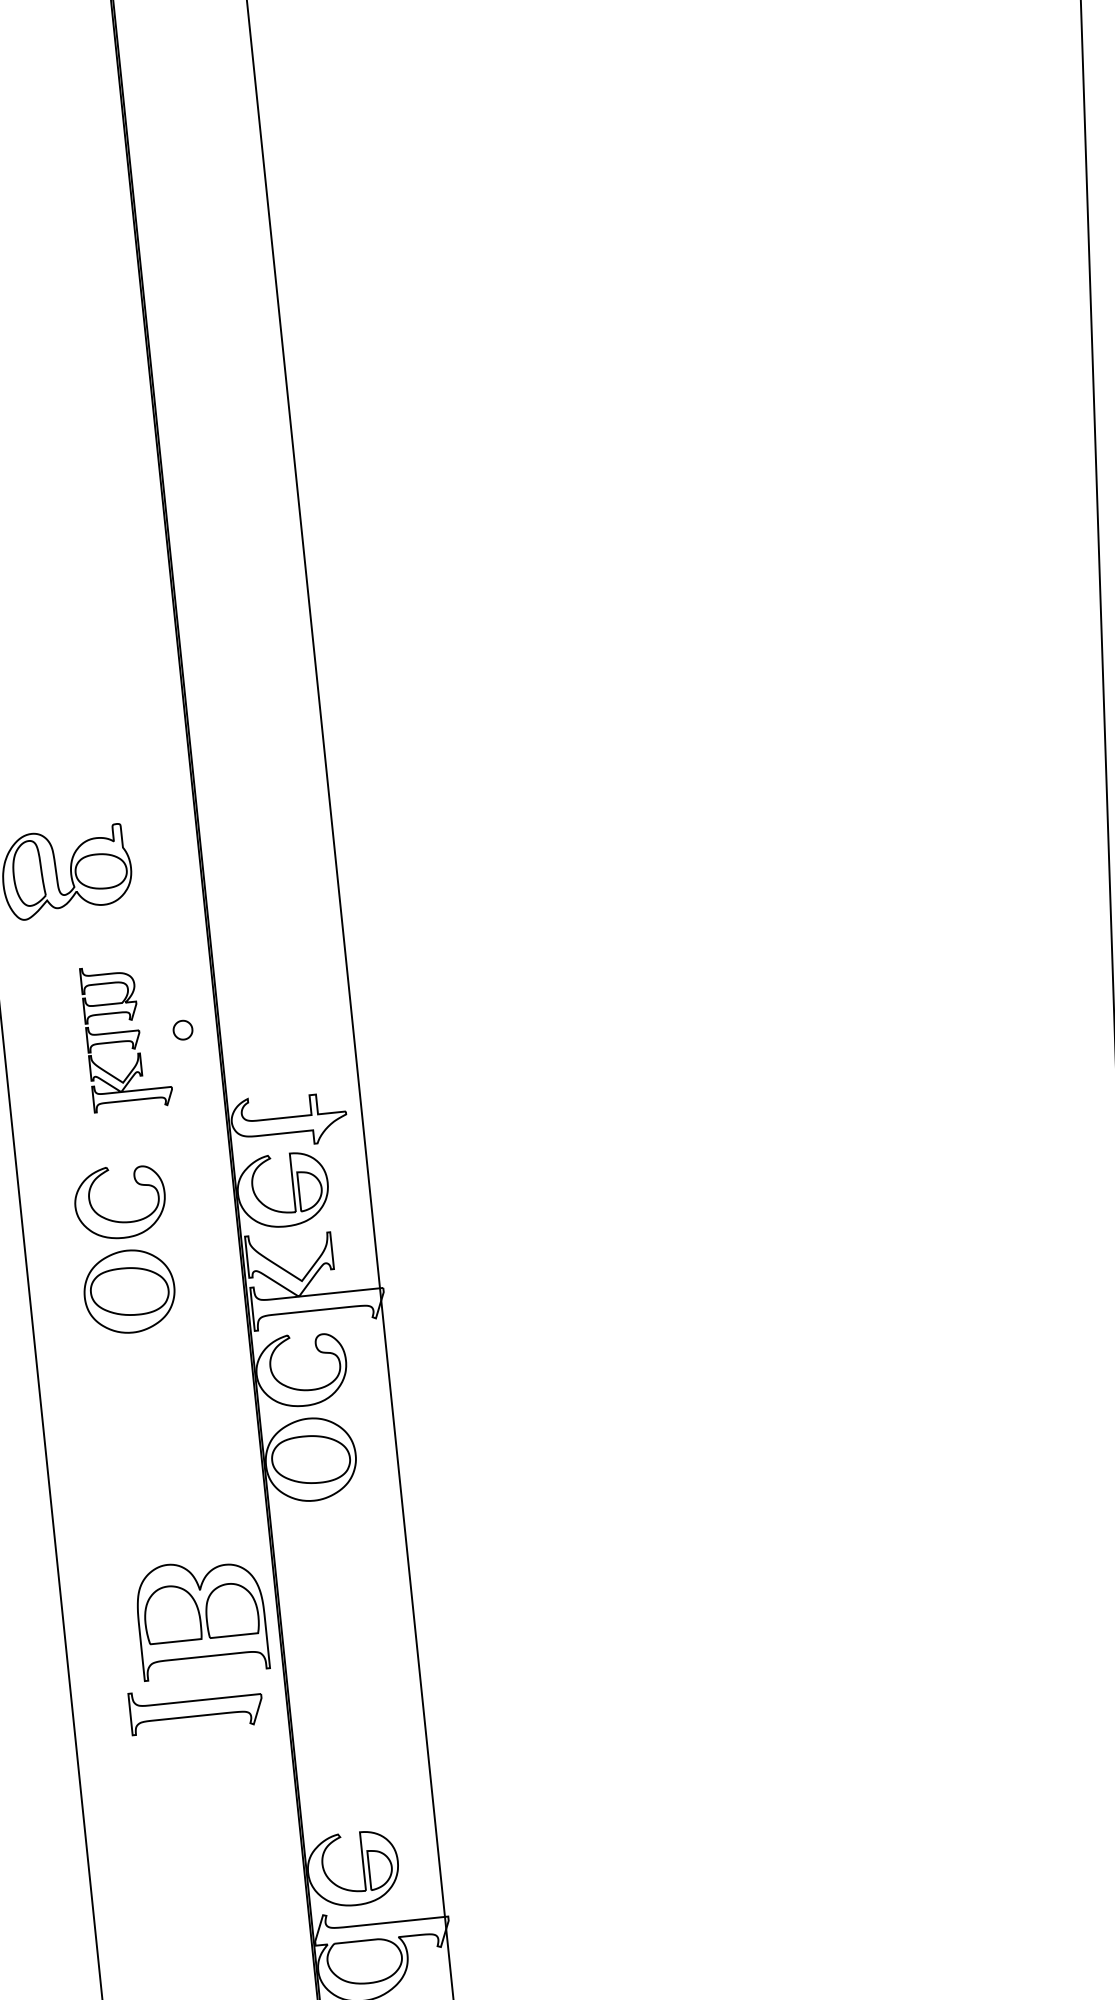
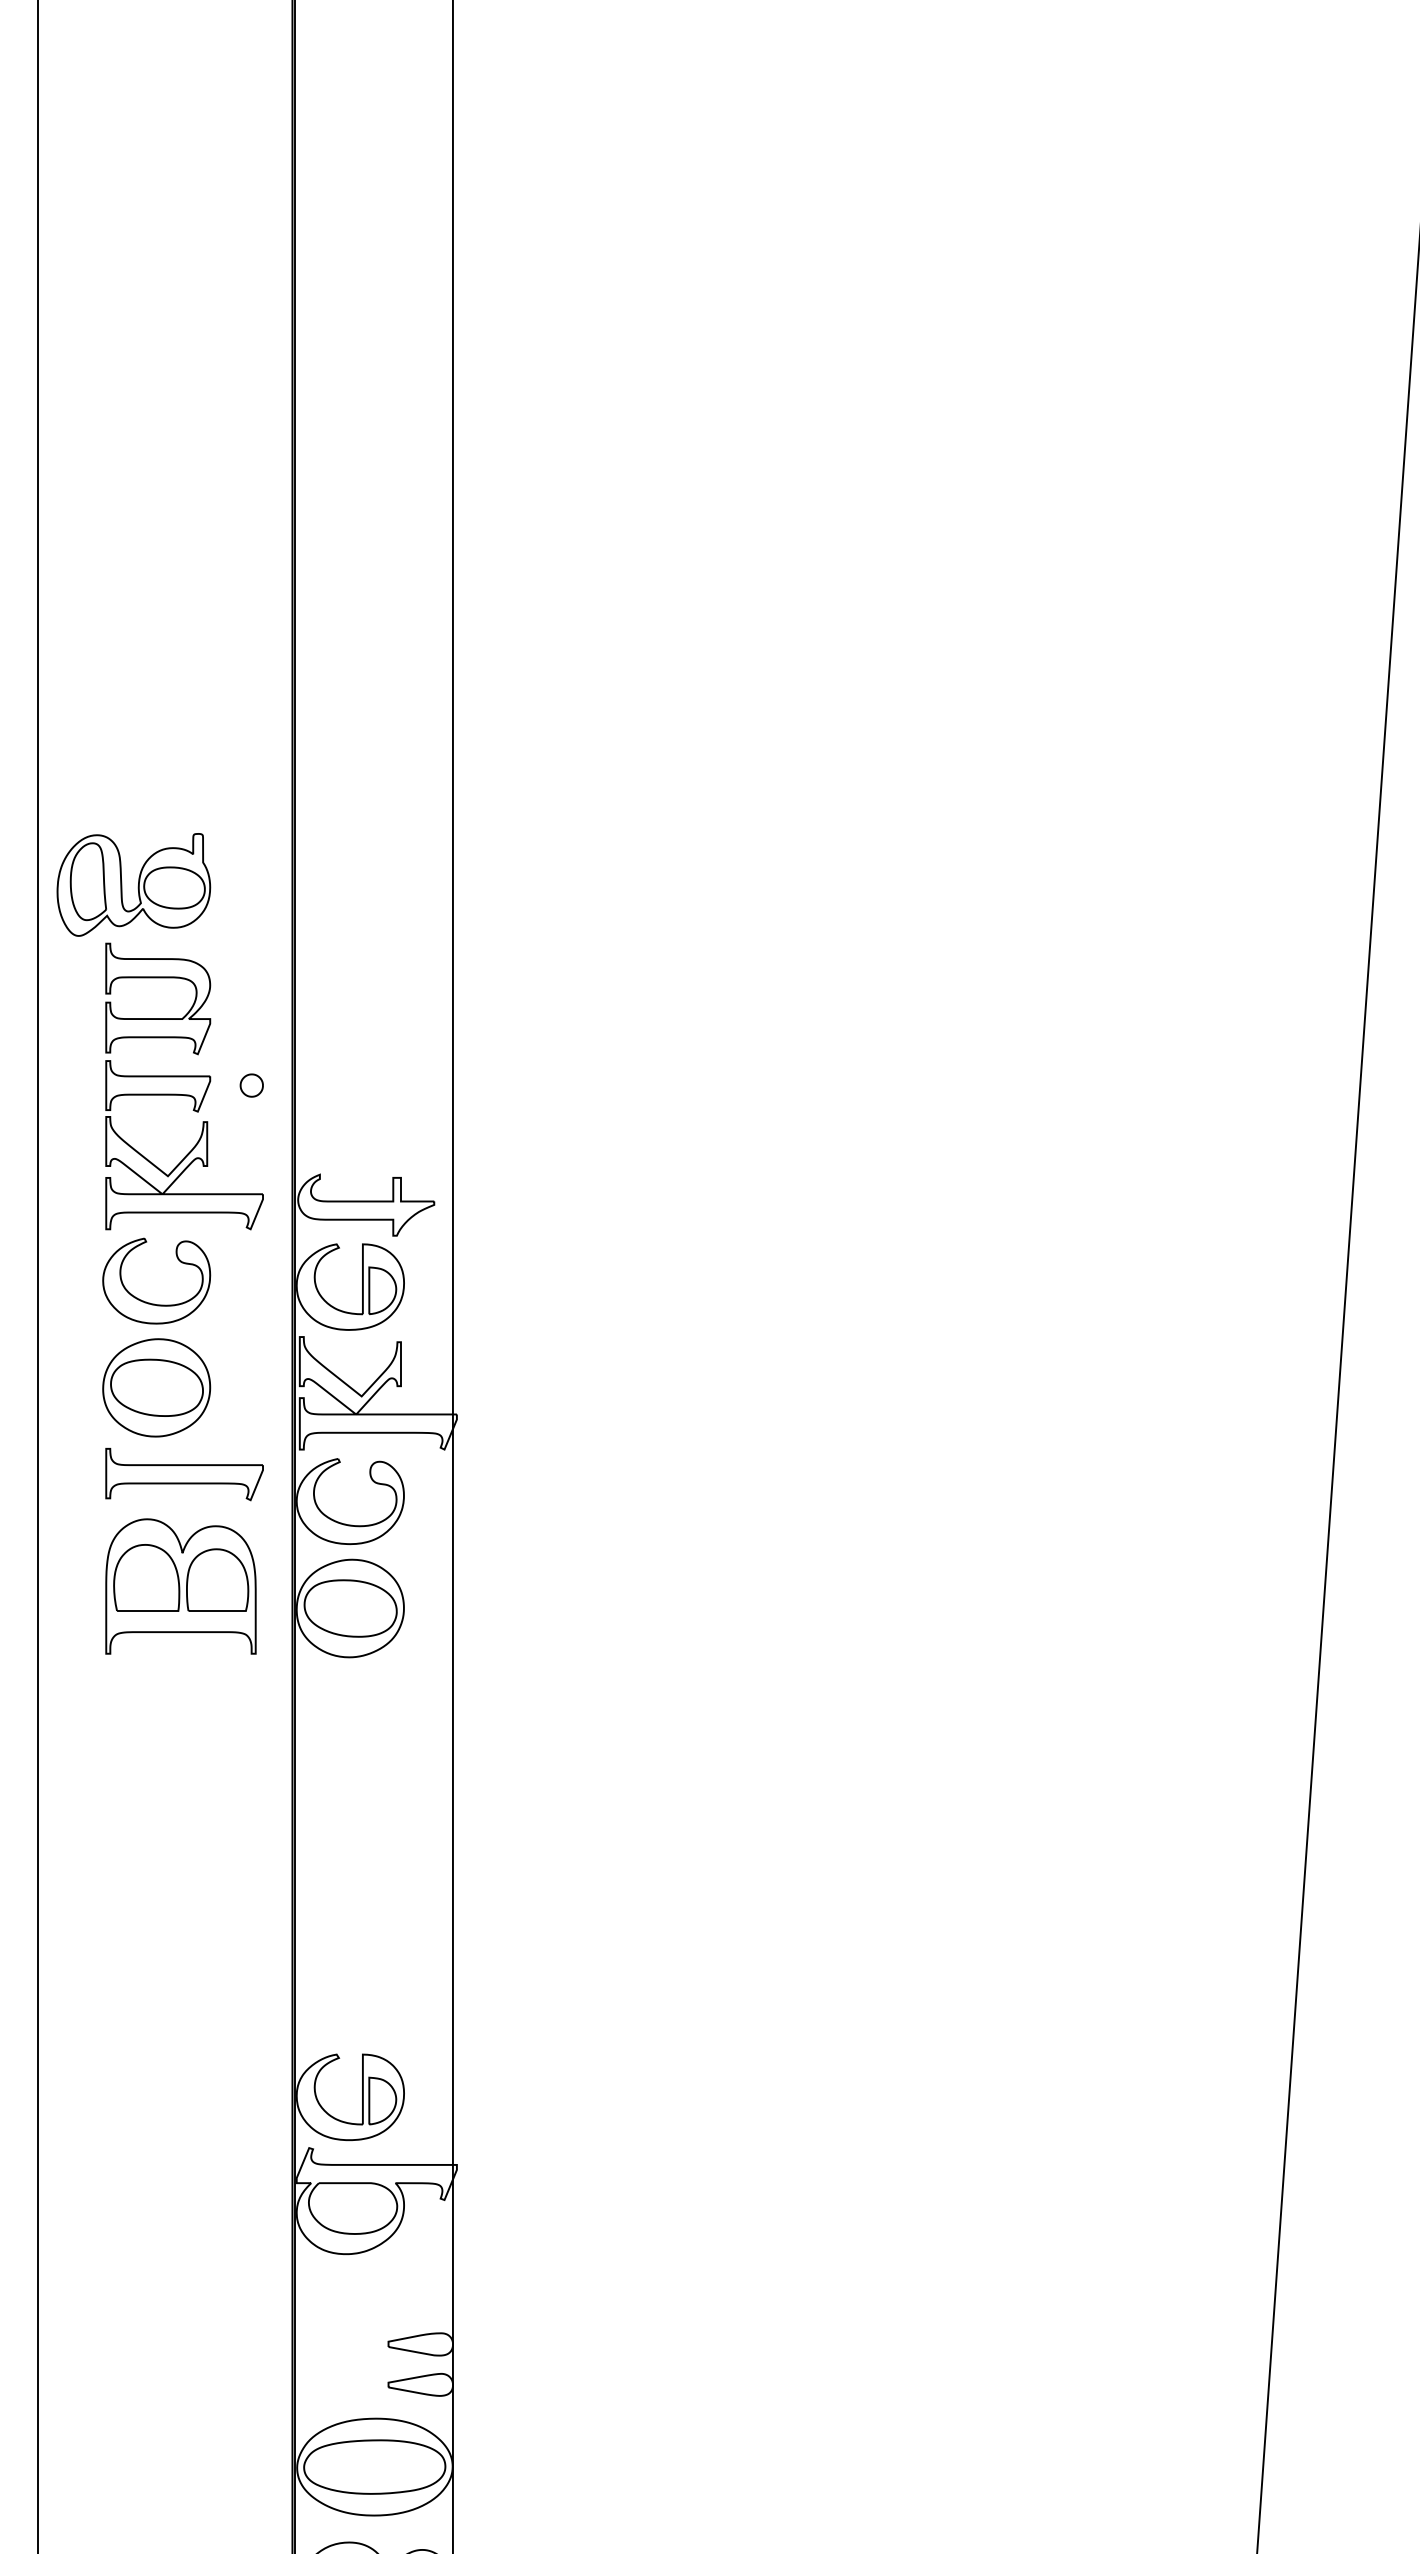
part: (126, 1036) -> (184, 1086), size x1.67
part: (201, 1618) -> (180, 1586), moved
part: (196, 1708) -> (184, 1474), moved

